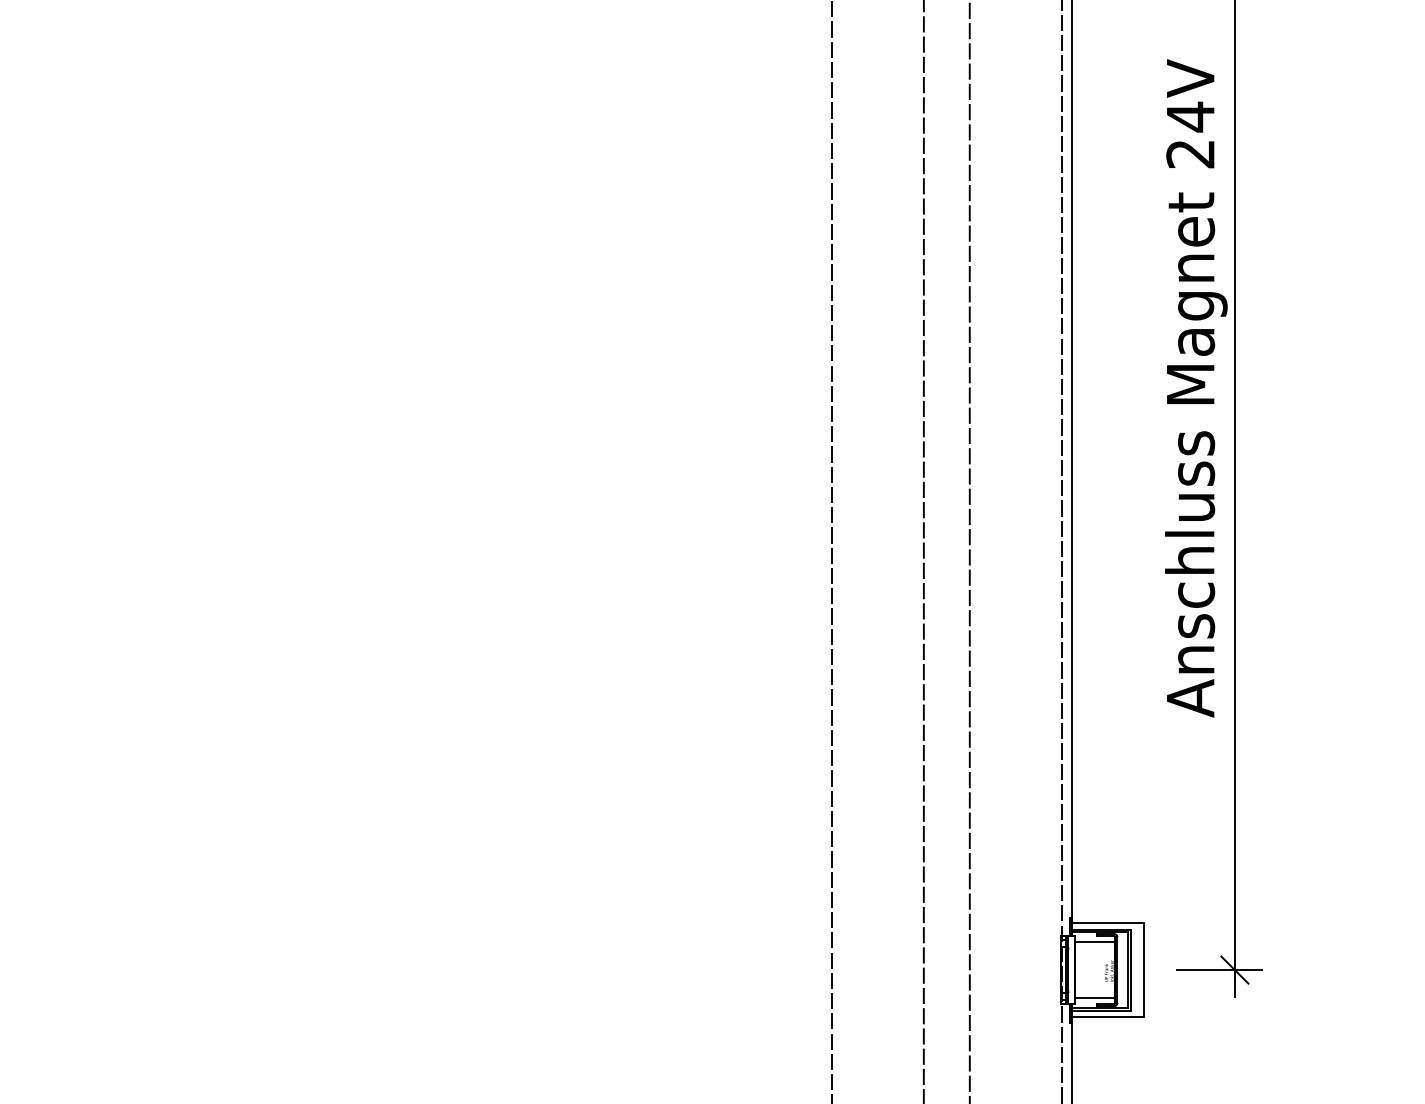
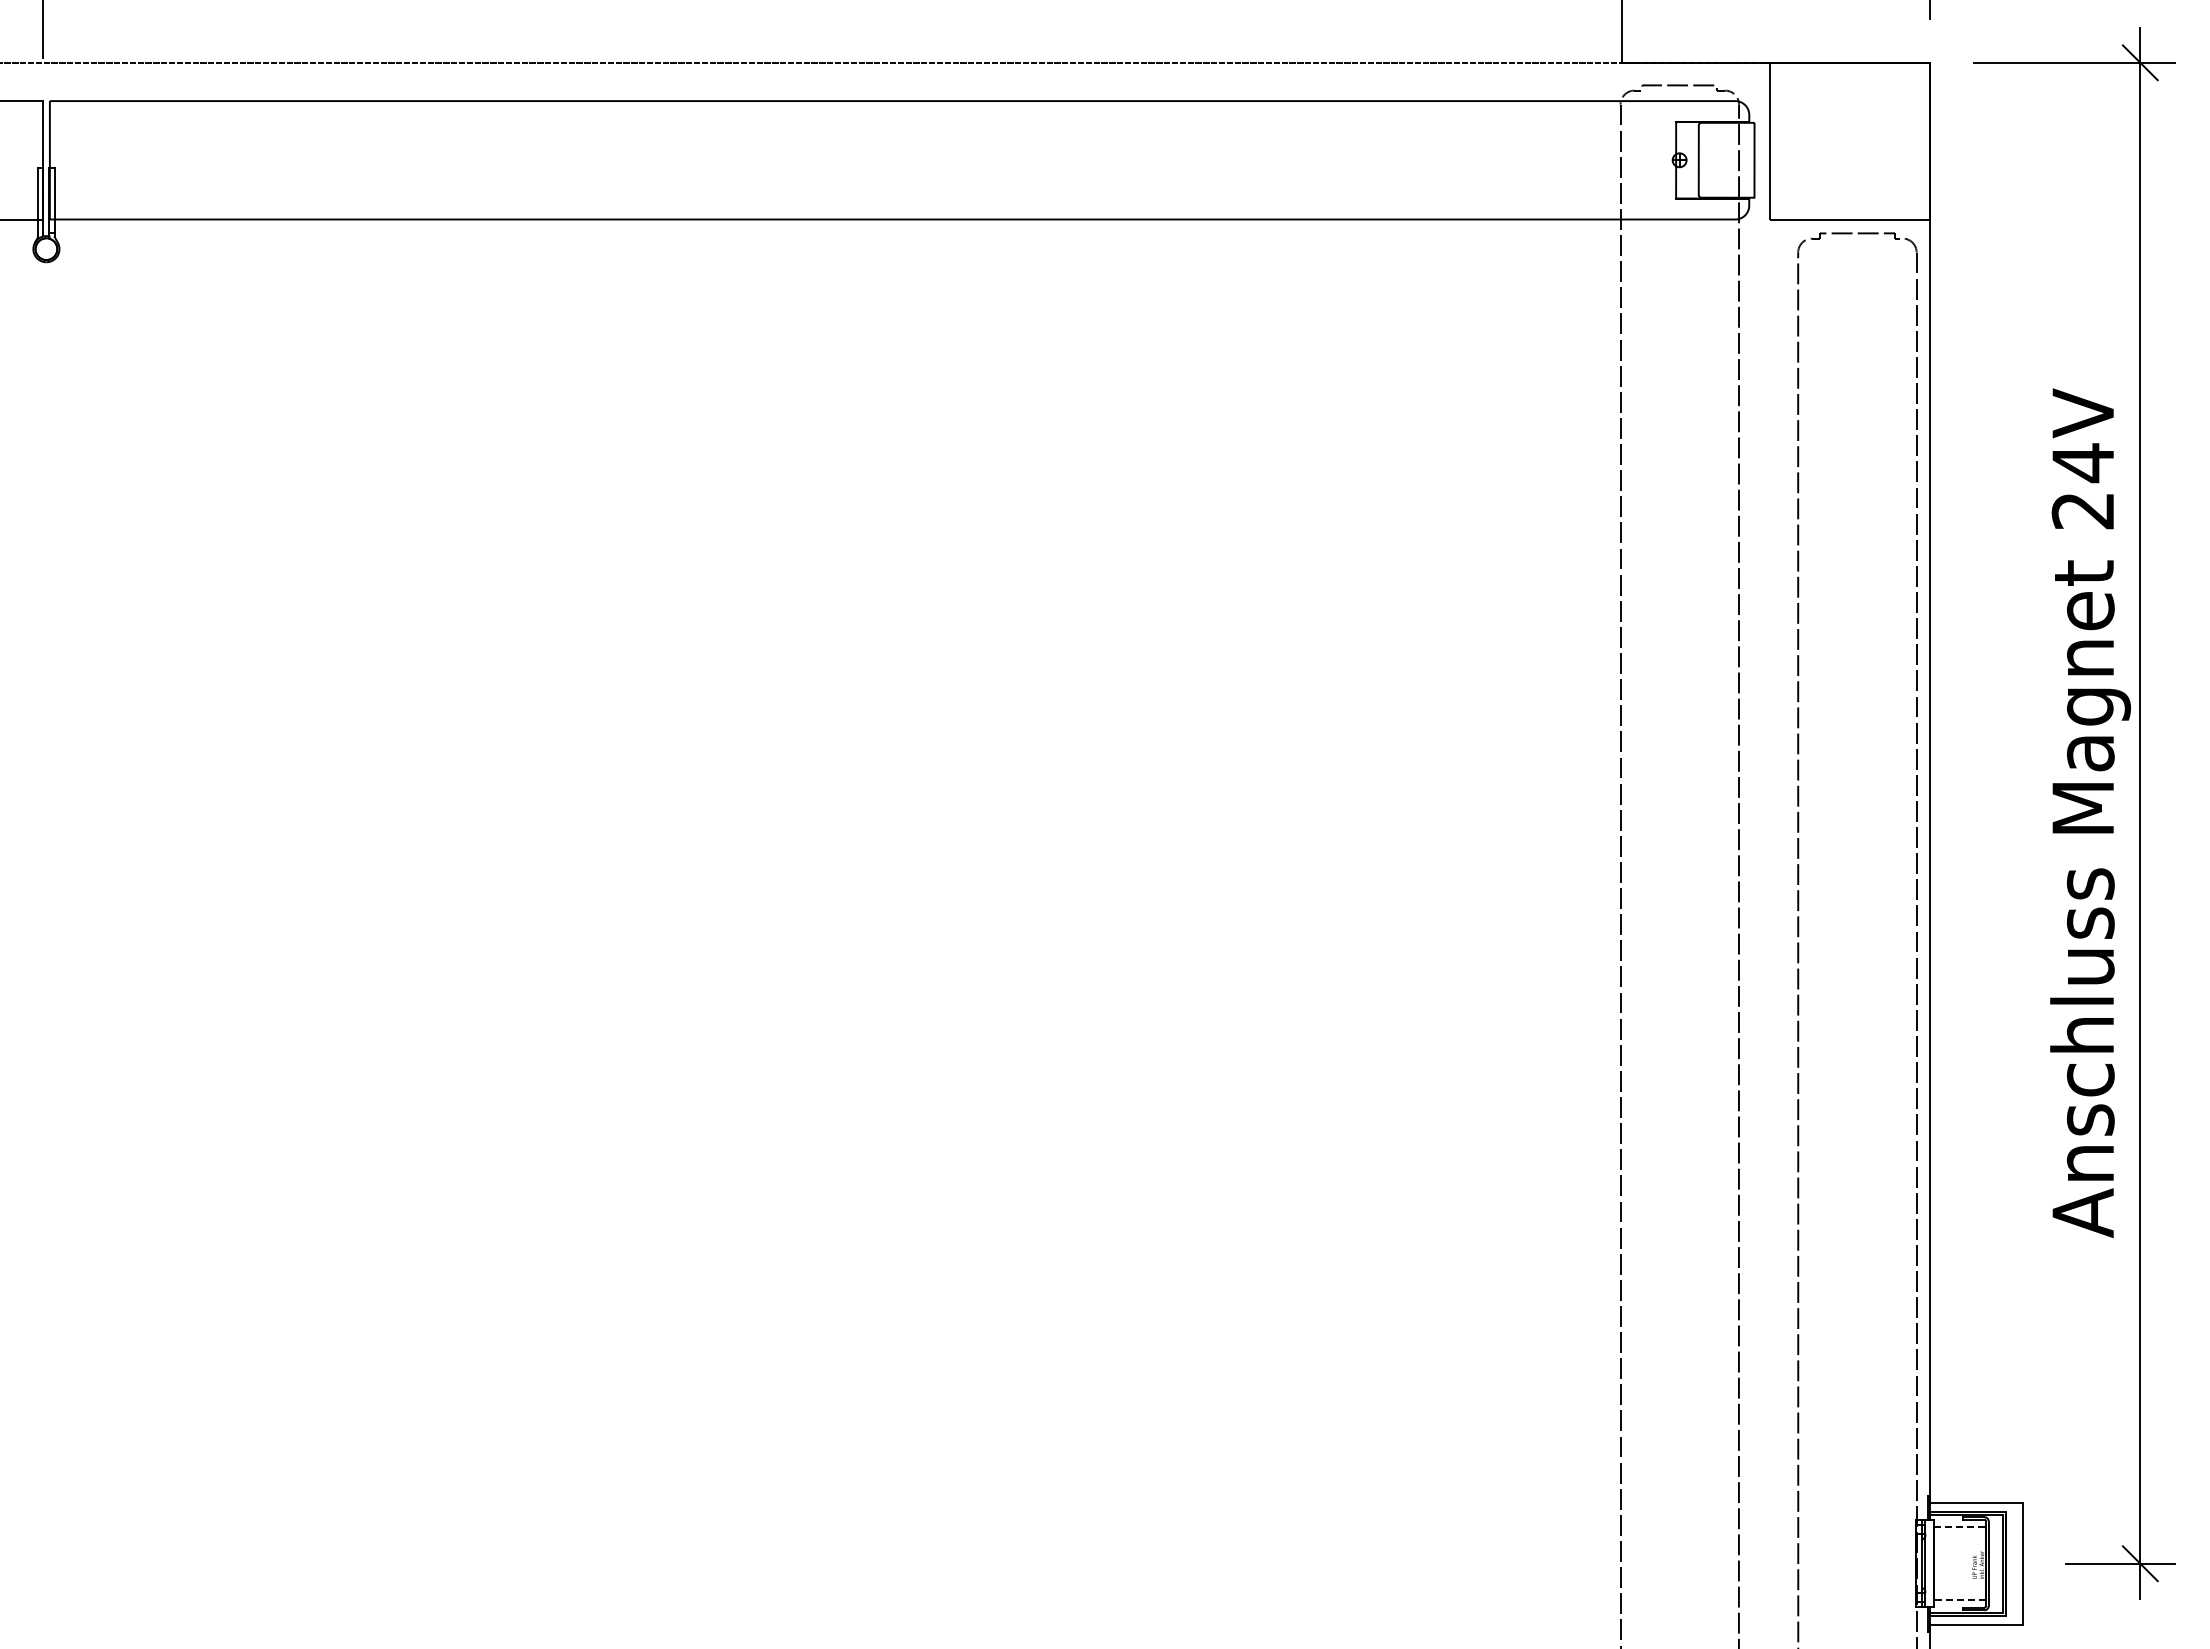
line: (1095, 942) -> (1960, 1527), solid -> dashed
line: (1094, 998) -> (1959, 1600), solid -> dashed

